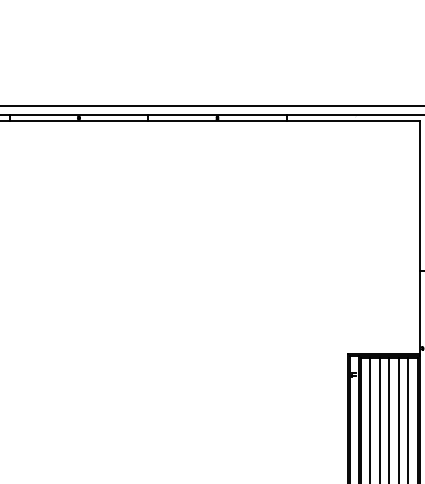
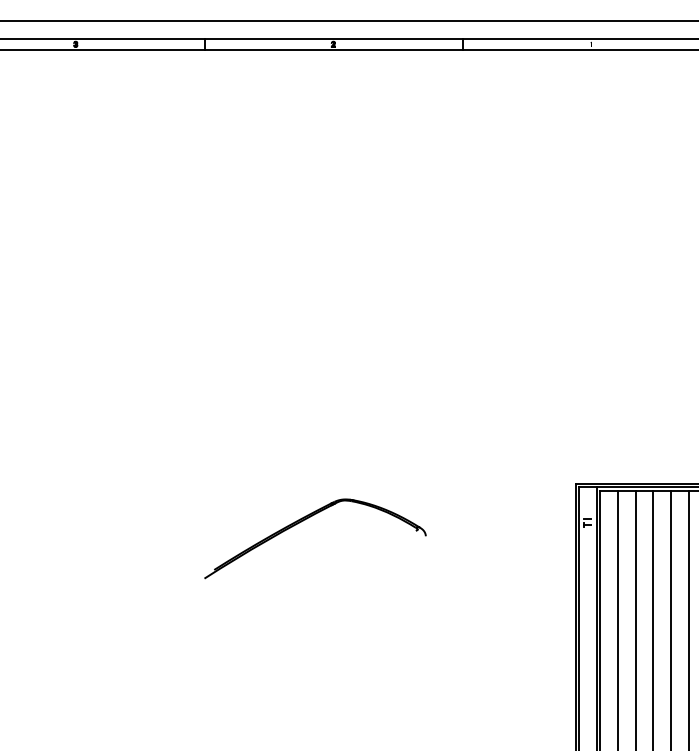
part: (202, 374) -> (305, 521), added

